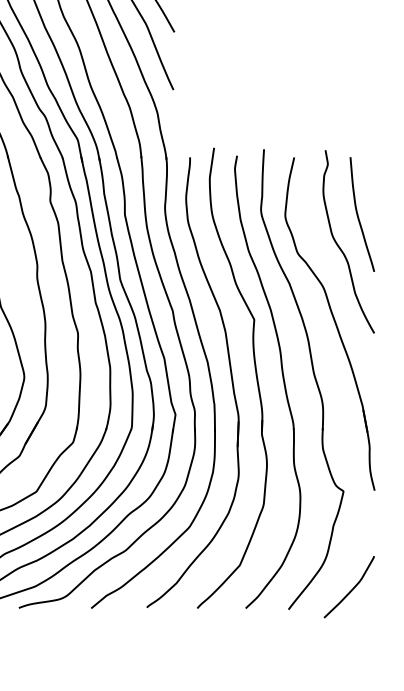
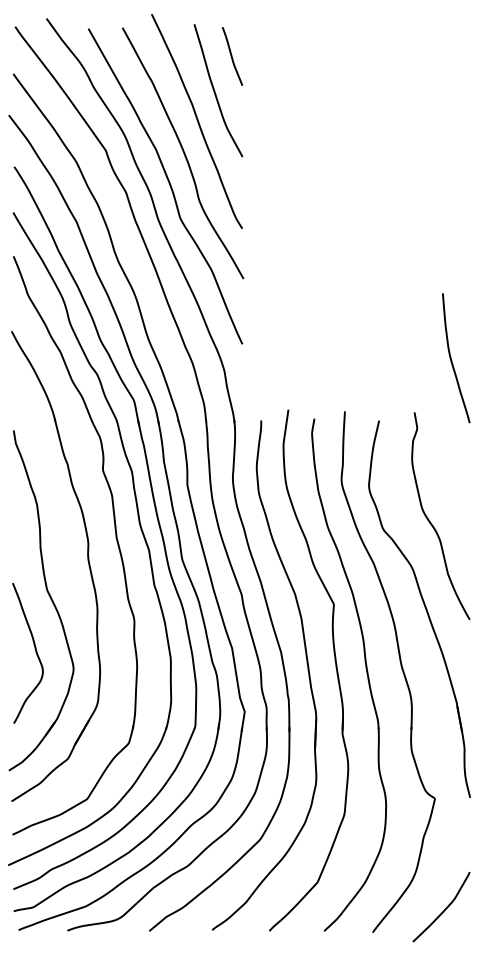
curve: (359, 216) -> (452, 360), moved

